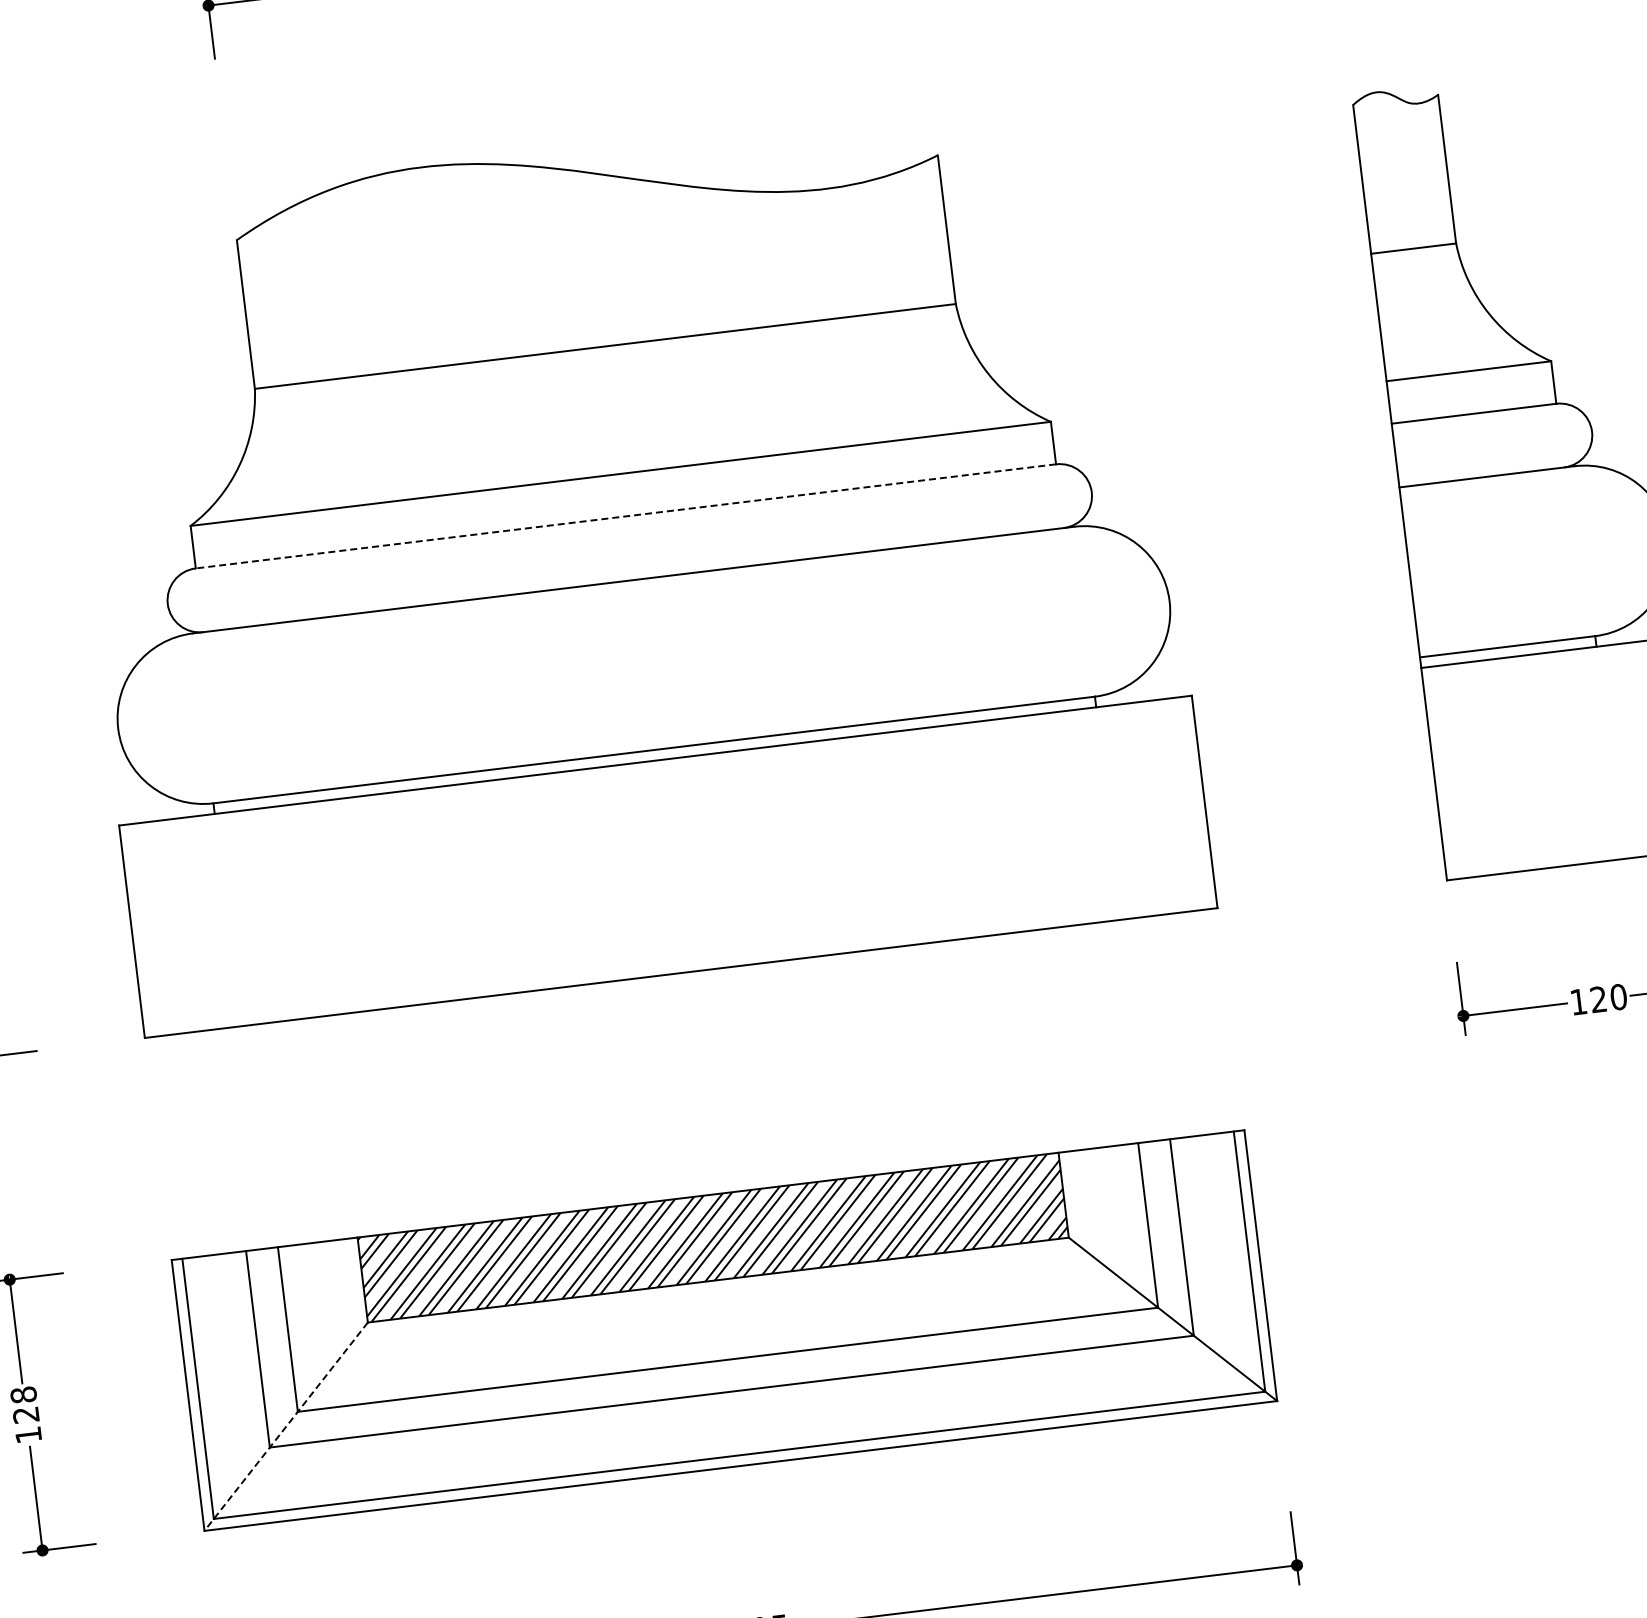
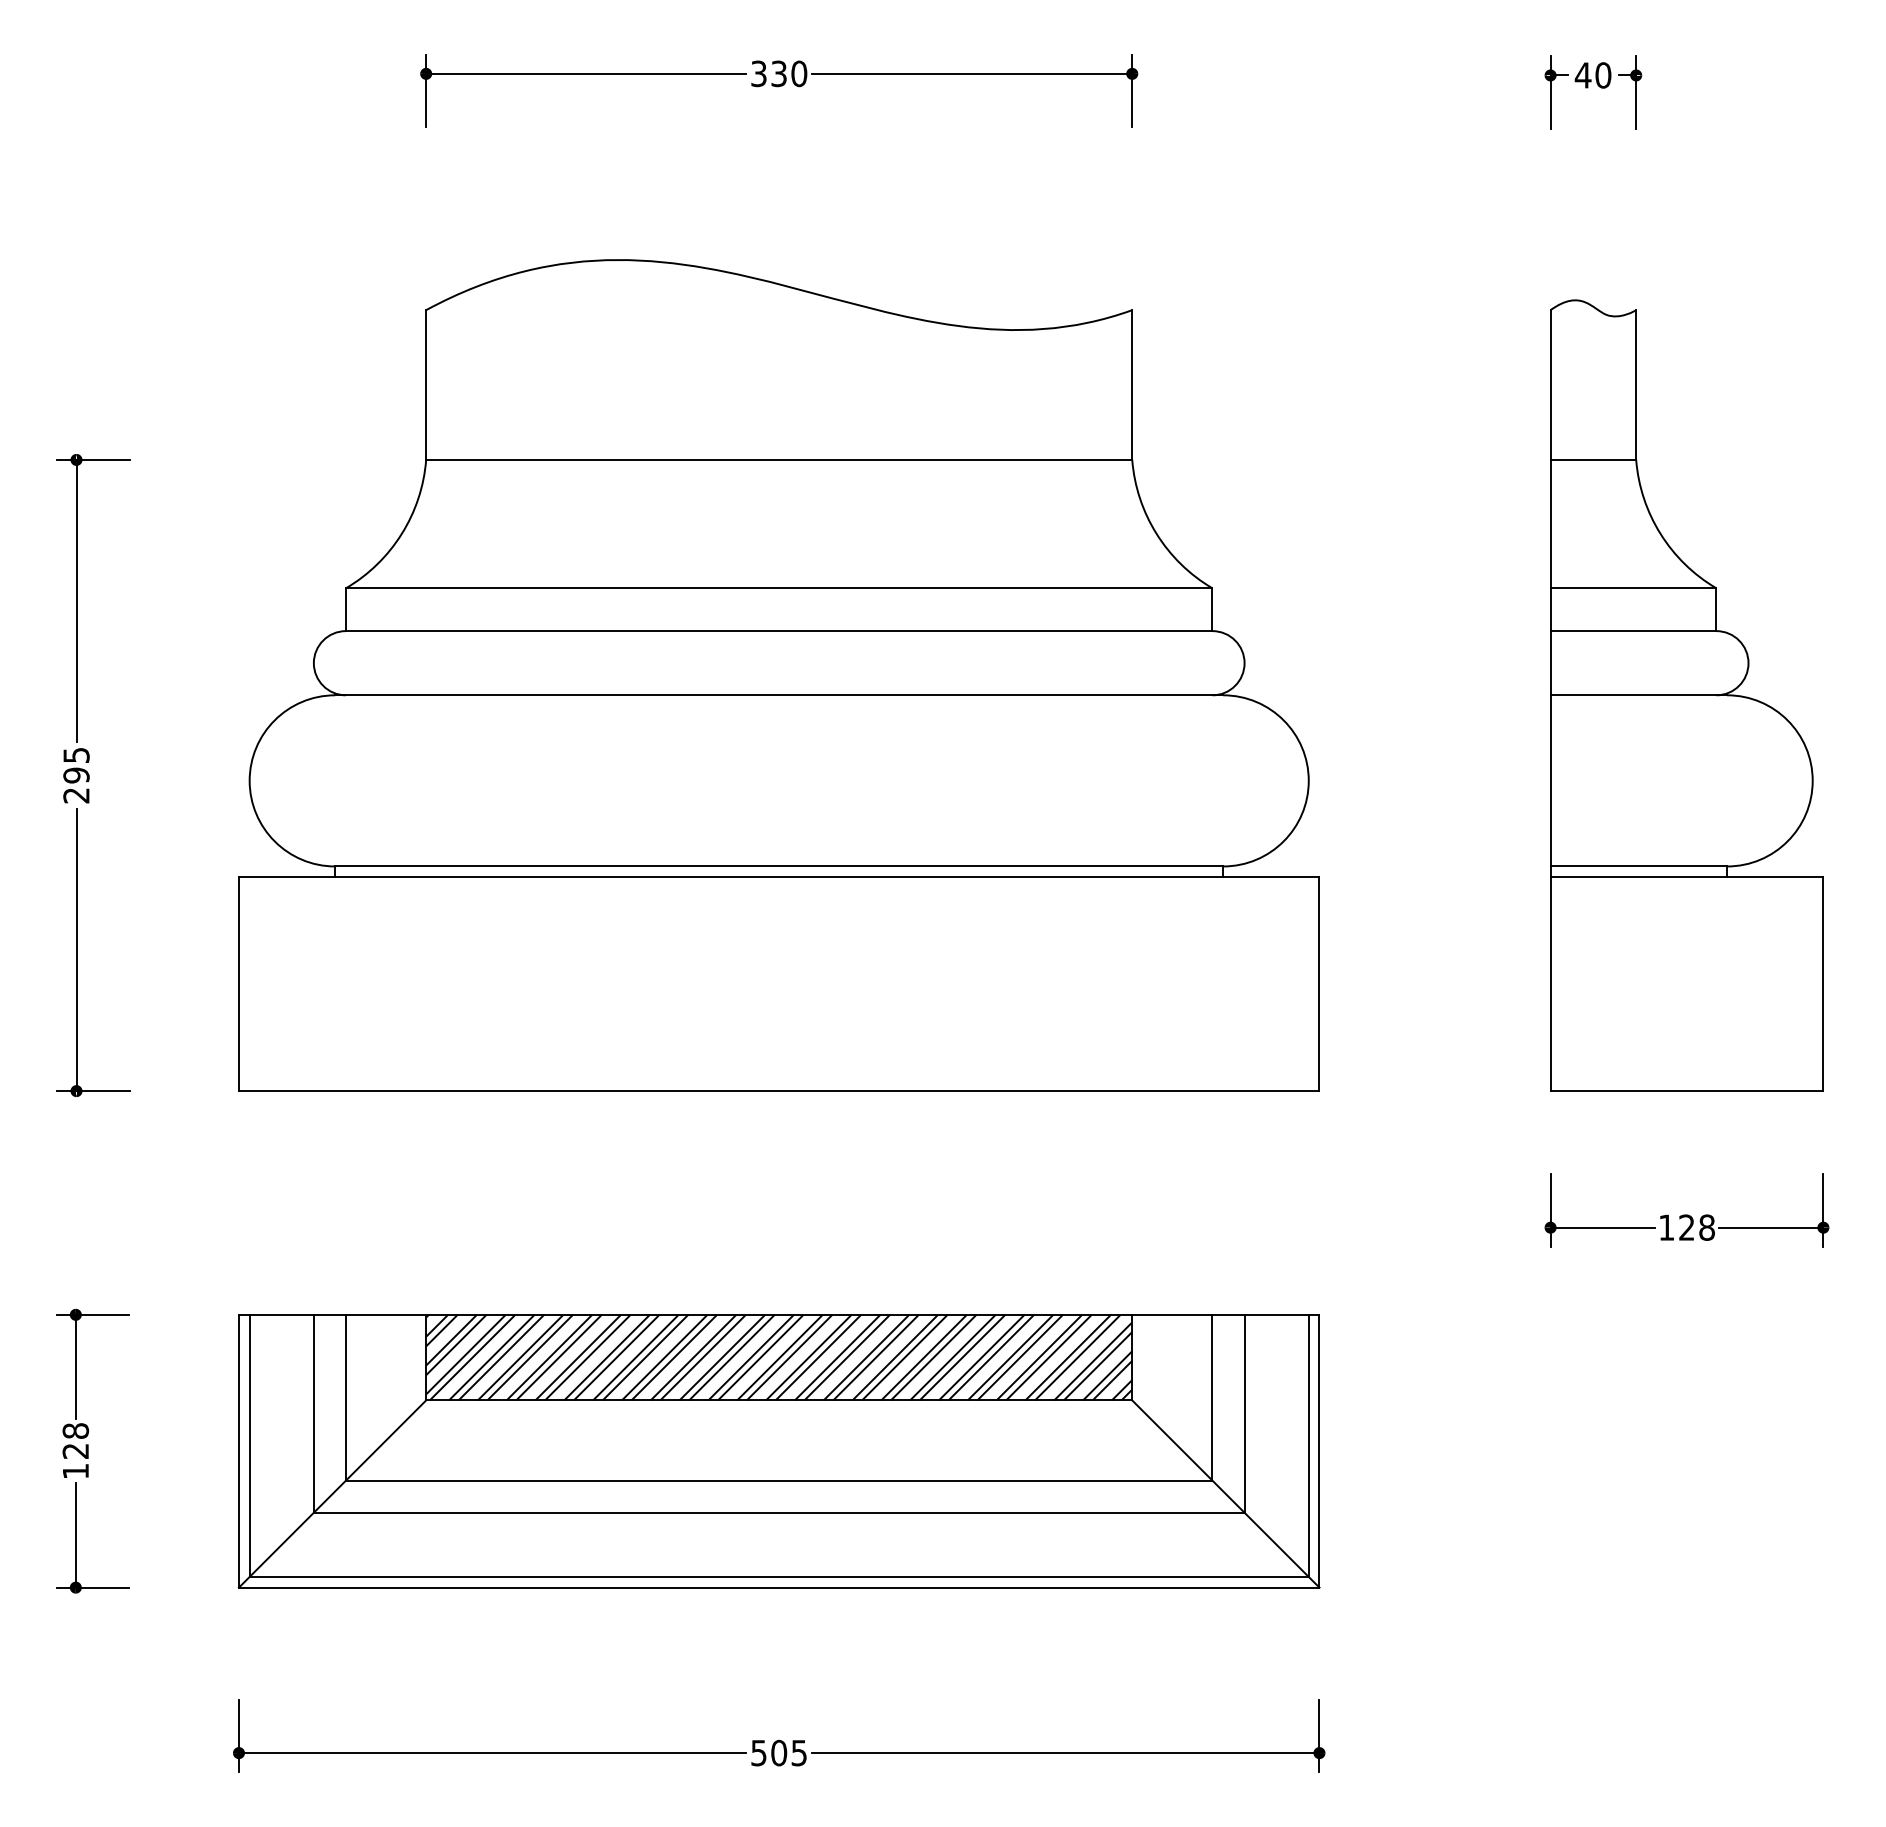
line: (625, 516) -> (778, 631), dashed -> solid
text: (1619, 996) -> (1707, 1227), 120 -> 128
line: (286, 1427) -> (332, 1494), dashed -> solid

